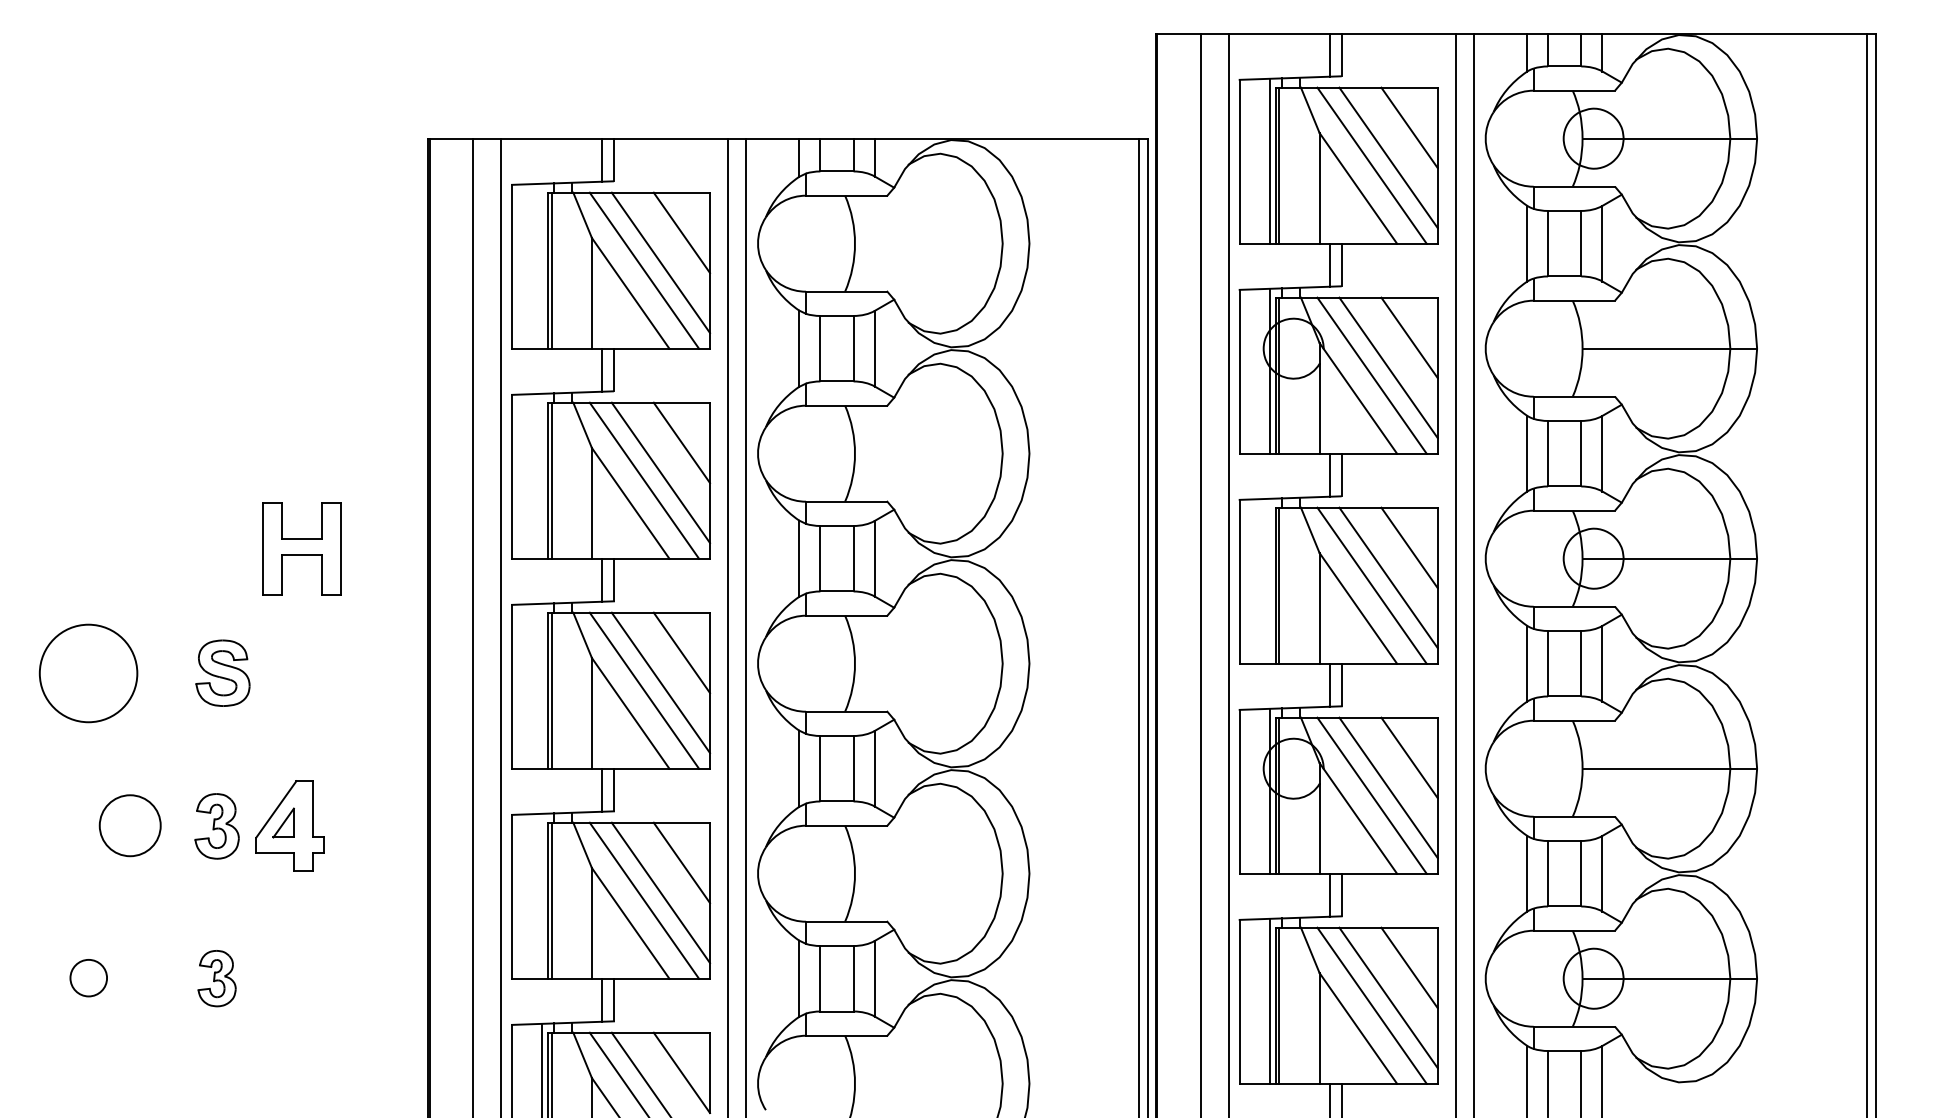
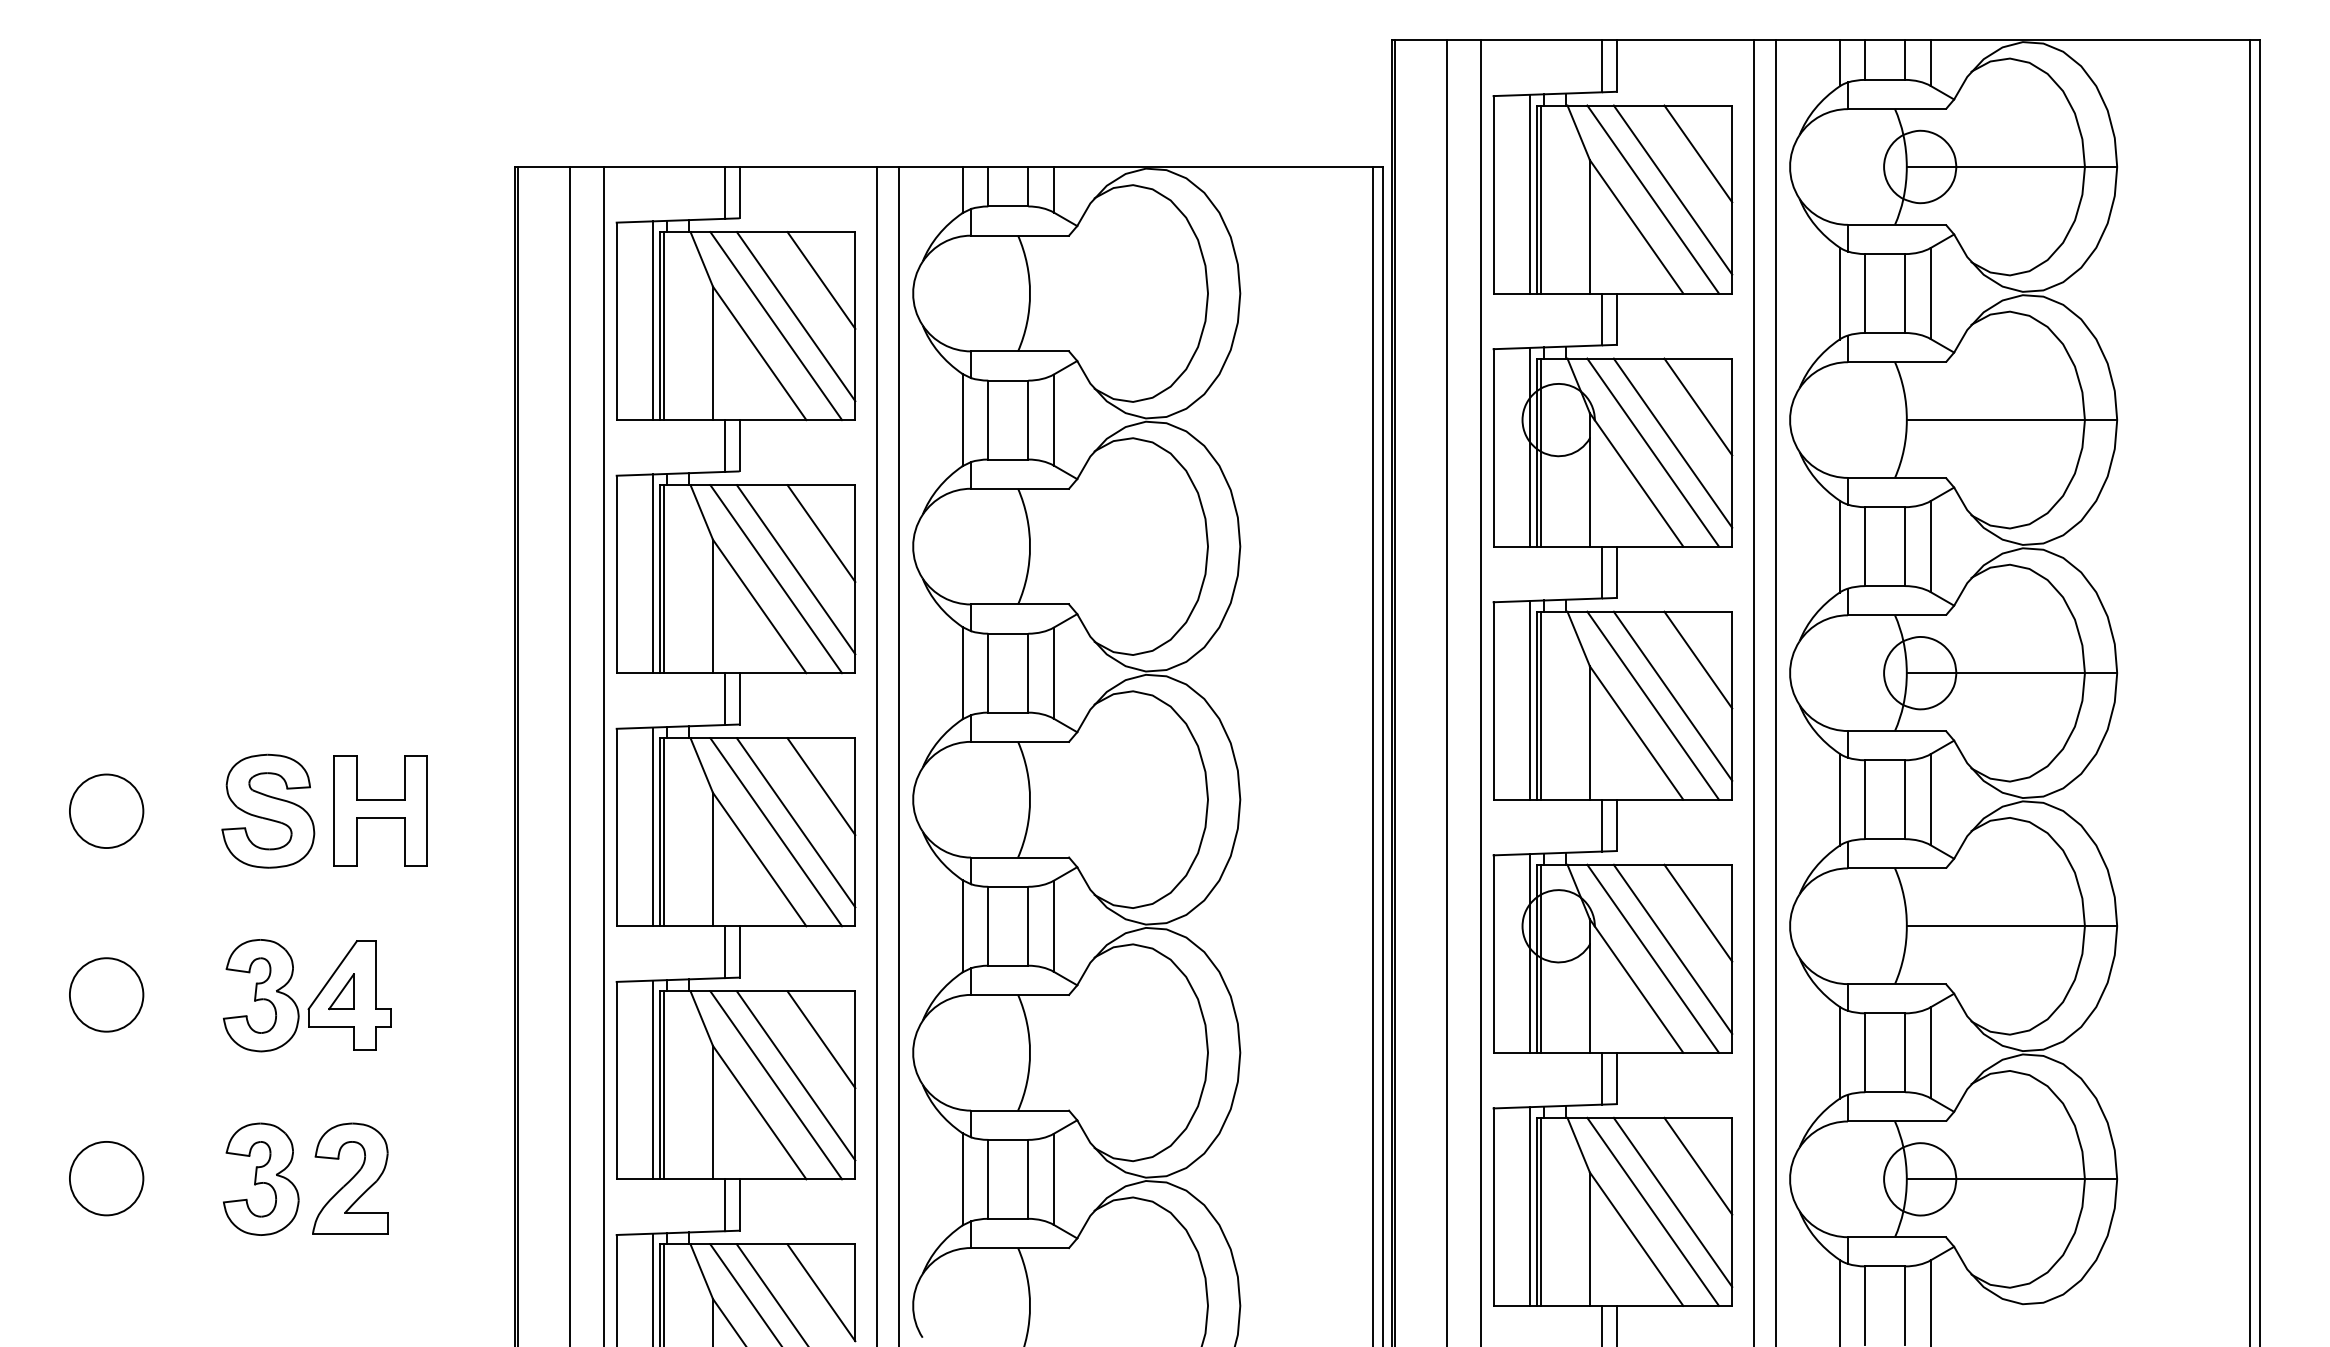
line: (541, 266) -> (652, 320), added
line: (541, 476) -> (652, 573), added
part: (301, 548) -> (380, 810), moved
line: (1269, 581) -> (1529, 700), added
circle: (88, 672) -> (106, 810), size x0.62
part: (223, 672) -> (268, 810), size x1.43
line: (541, 685) -> (652, 826), added
circle: (130, 825) -> (106, 994), moved
part: (217, 826) -> (261, 995), size x1.43
line: (541, 895) -> (652, 1079), added
circle: (88, 978) -> (106, 1178), size x1.67
part: (217, 978) -> (261, 1178), size x1.67
part: (291, 978) -> (350, 1178), added

